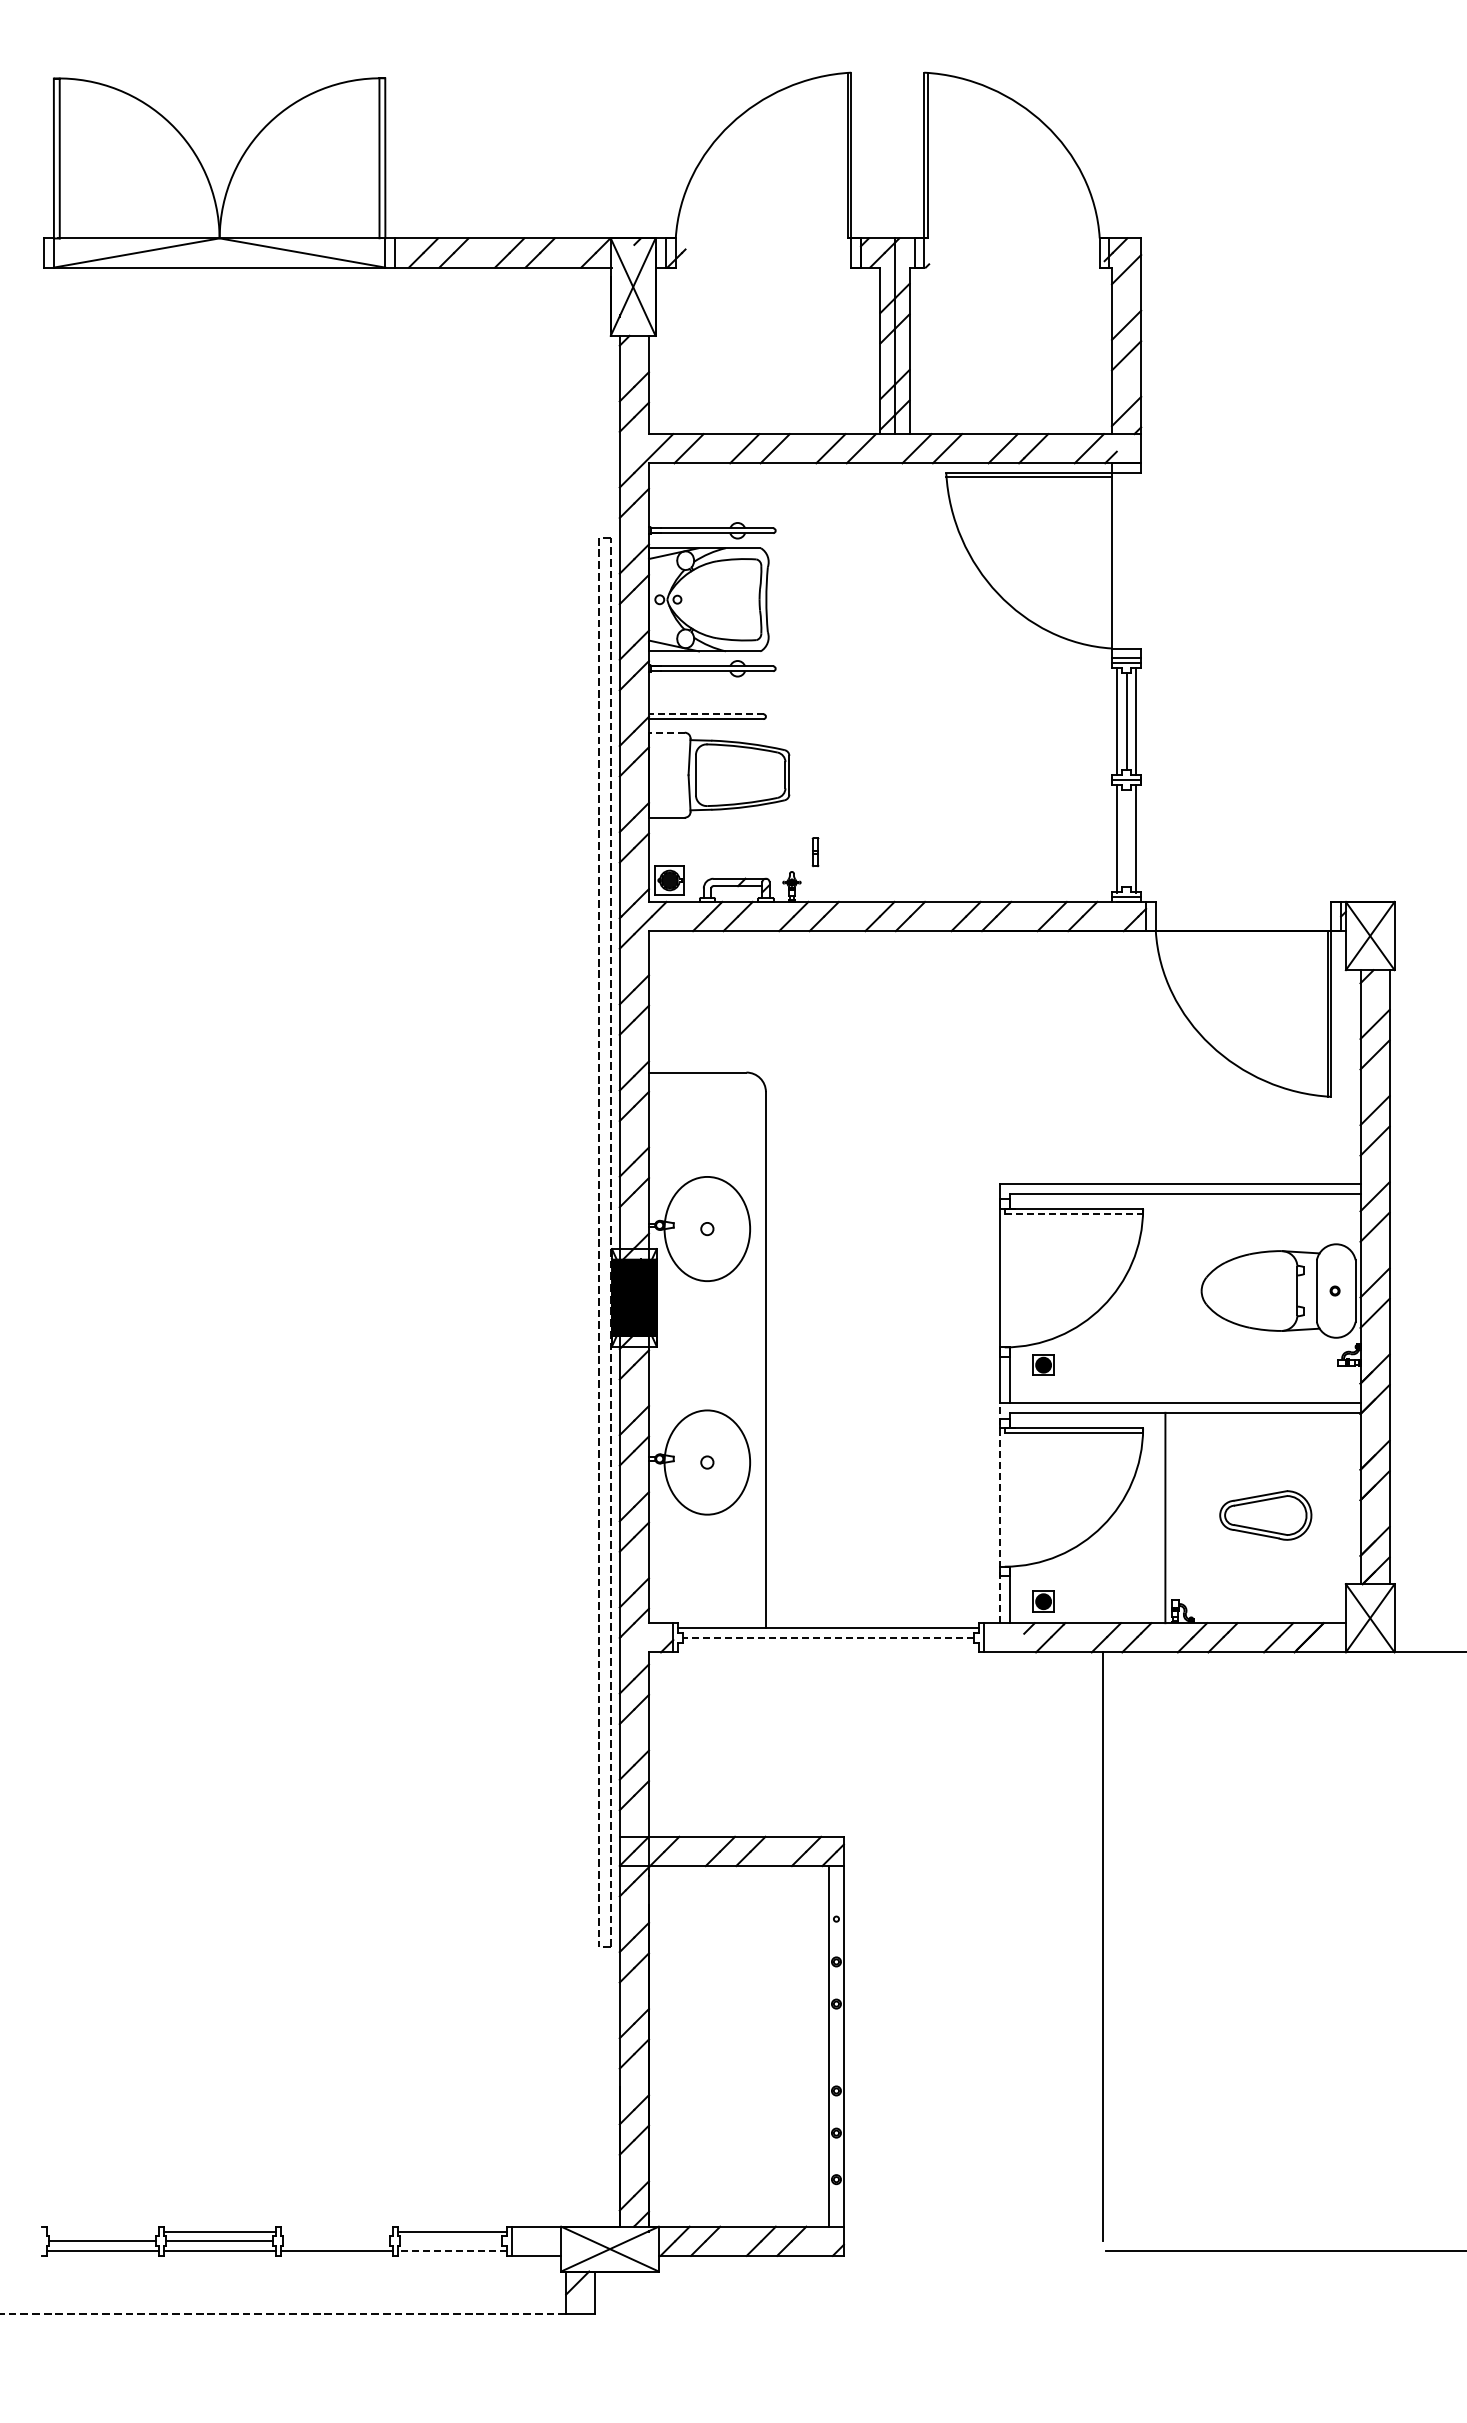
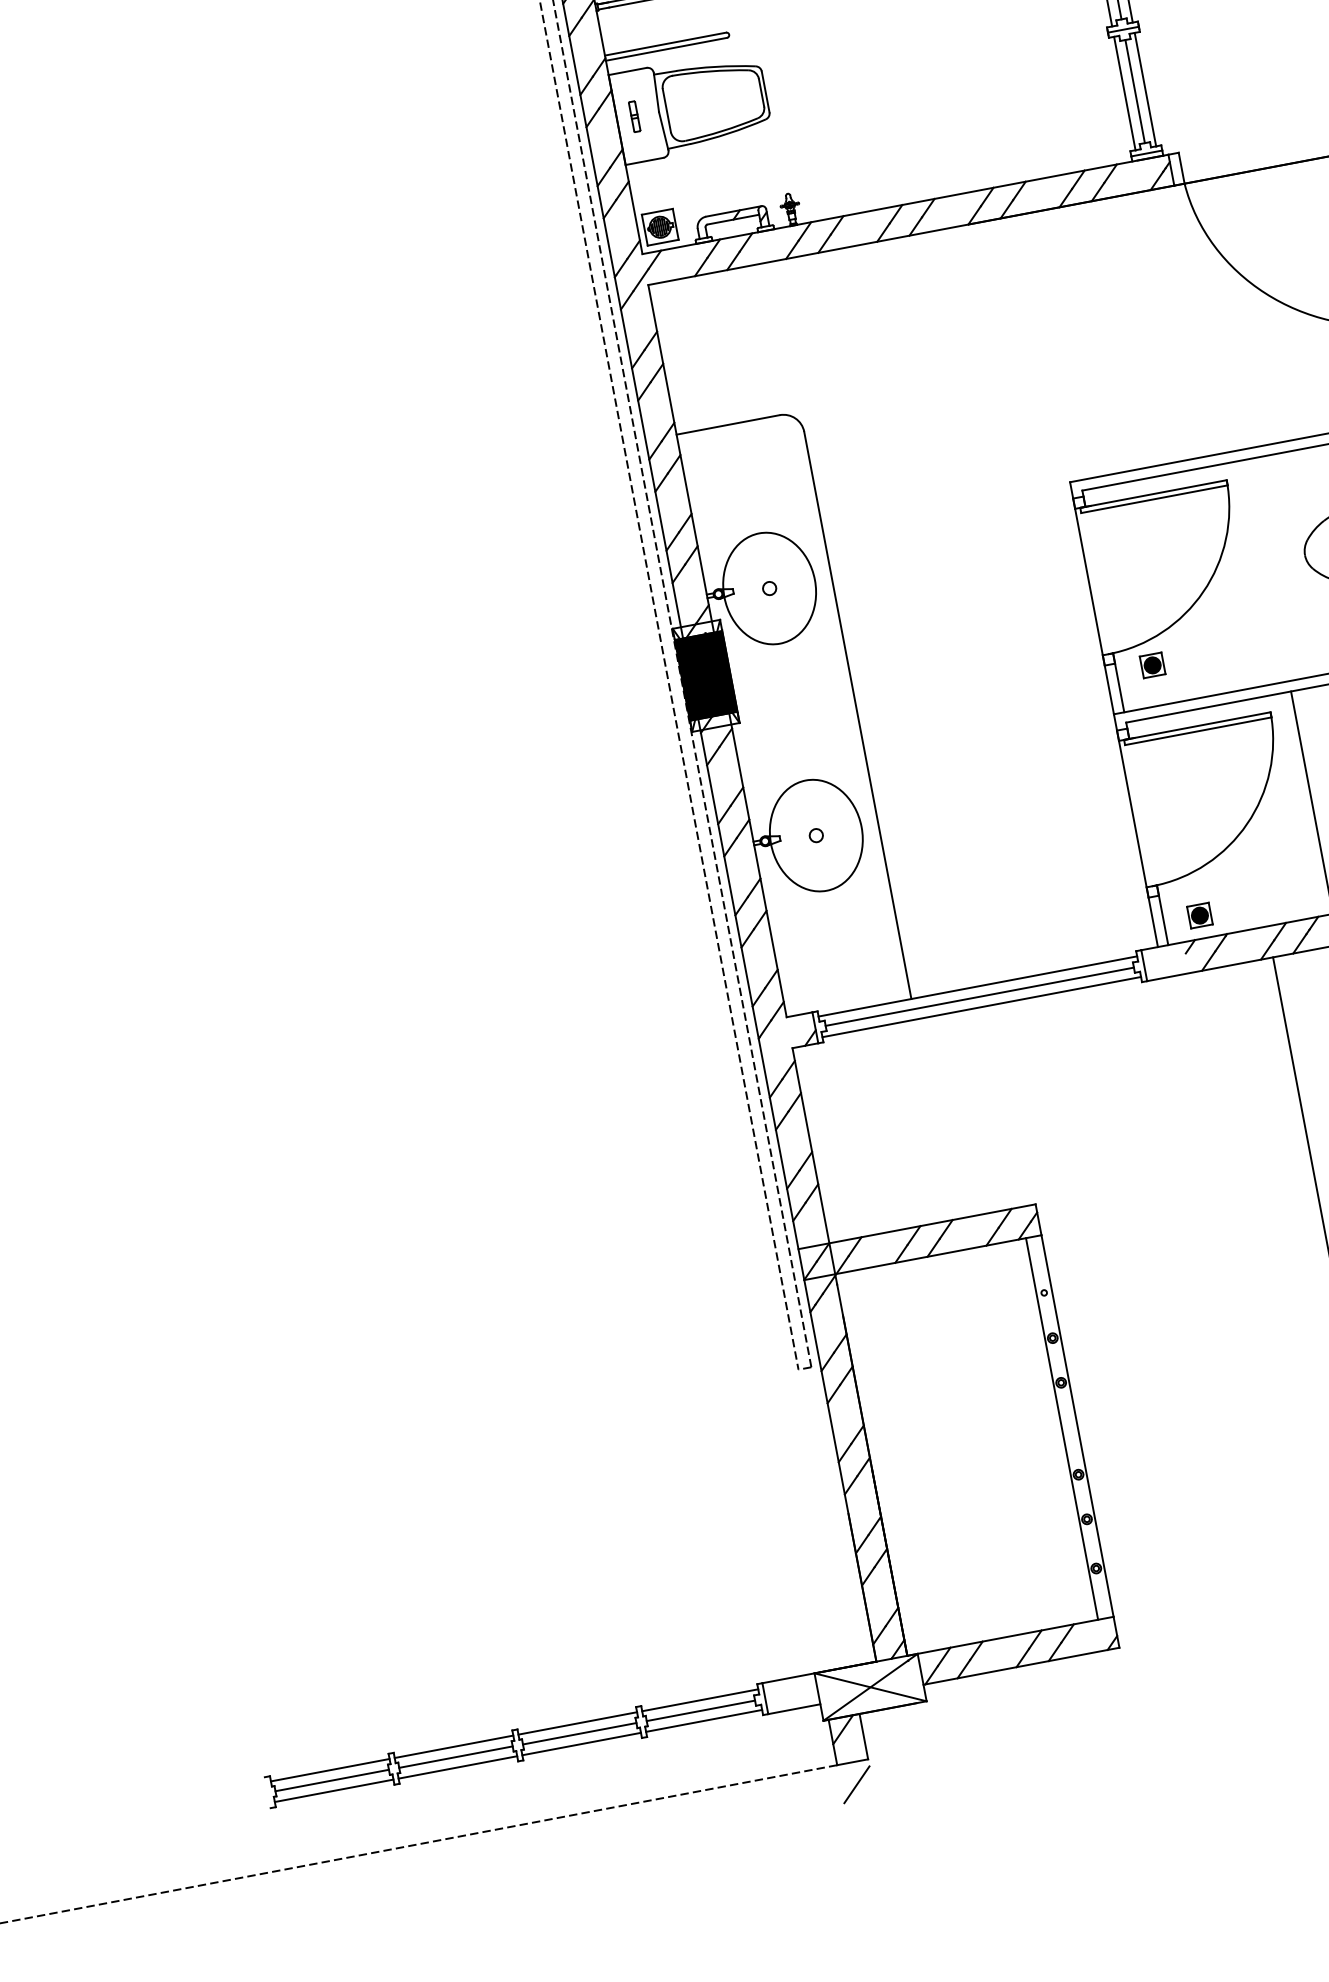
line: (705, 714) -> (664, 44), dashed -> solid
line: (666, 732) -> (627, 71), dashed -> solid
line: (1126, 838) -> (1135, 91), added
part: (815, 852) -> (634, 117), moved
line: (1074, 1213) -> (1155, 498), dashed -> solid
line: (999, 1512) -> (1135, 830), dashed -> solid
line: (828, 1637) -> (979, 996), dashed -> solid
line: (828, 1647) -> (981, 1007), added
line: (102, 2231) -> (330, 1770), added
line: (336, 2231) -> (577, 1723), added
line: (336, 2241) -> (579, 1733), added
line: (450, 2241) -> (700, 1711), added
line: (452, 2251) -> (704, 1721), dashed -> solid
line: (580, 2335) -> (856, 1784), added

